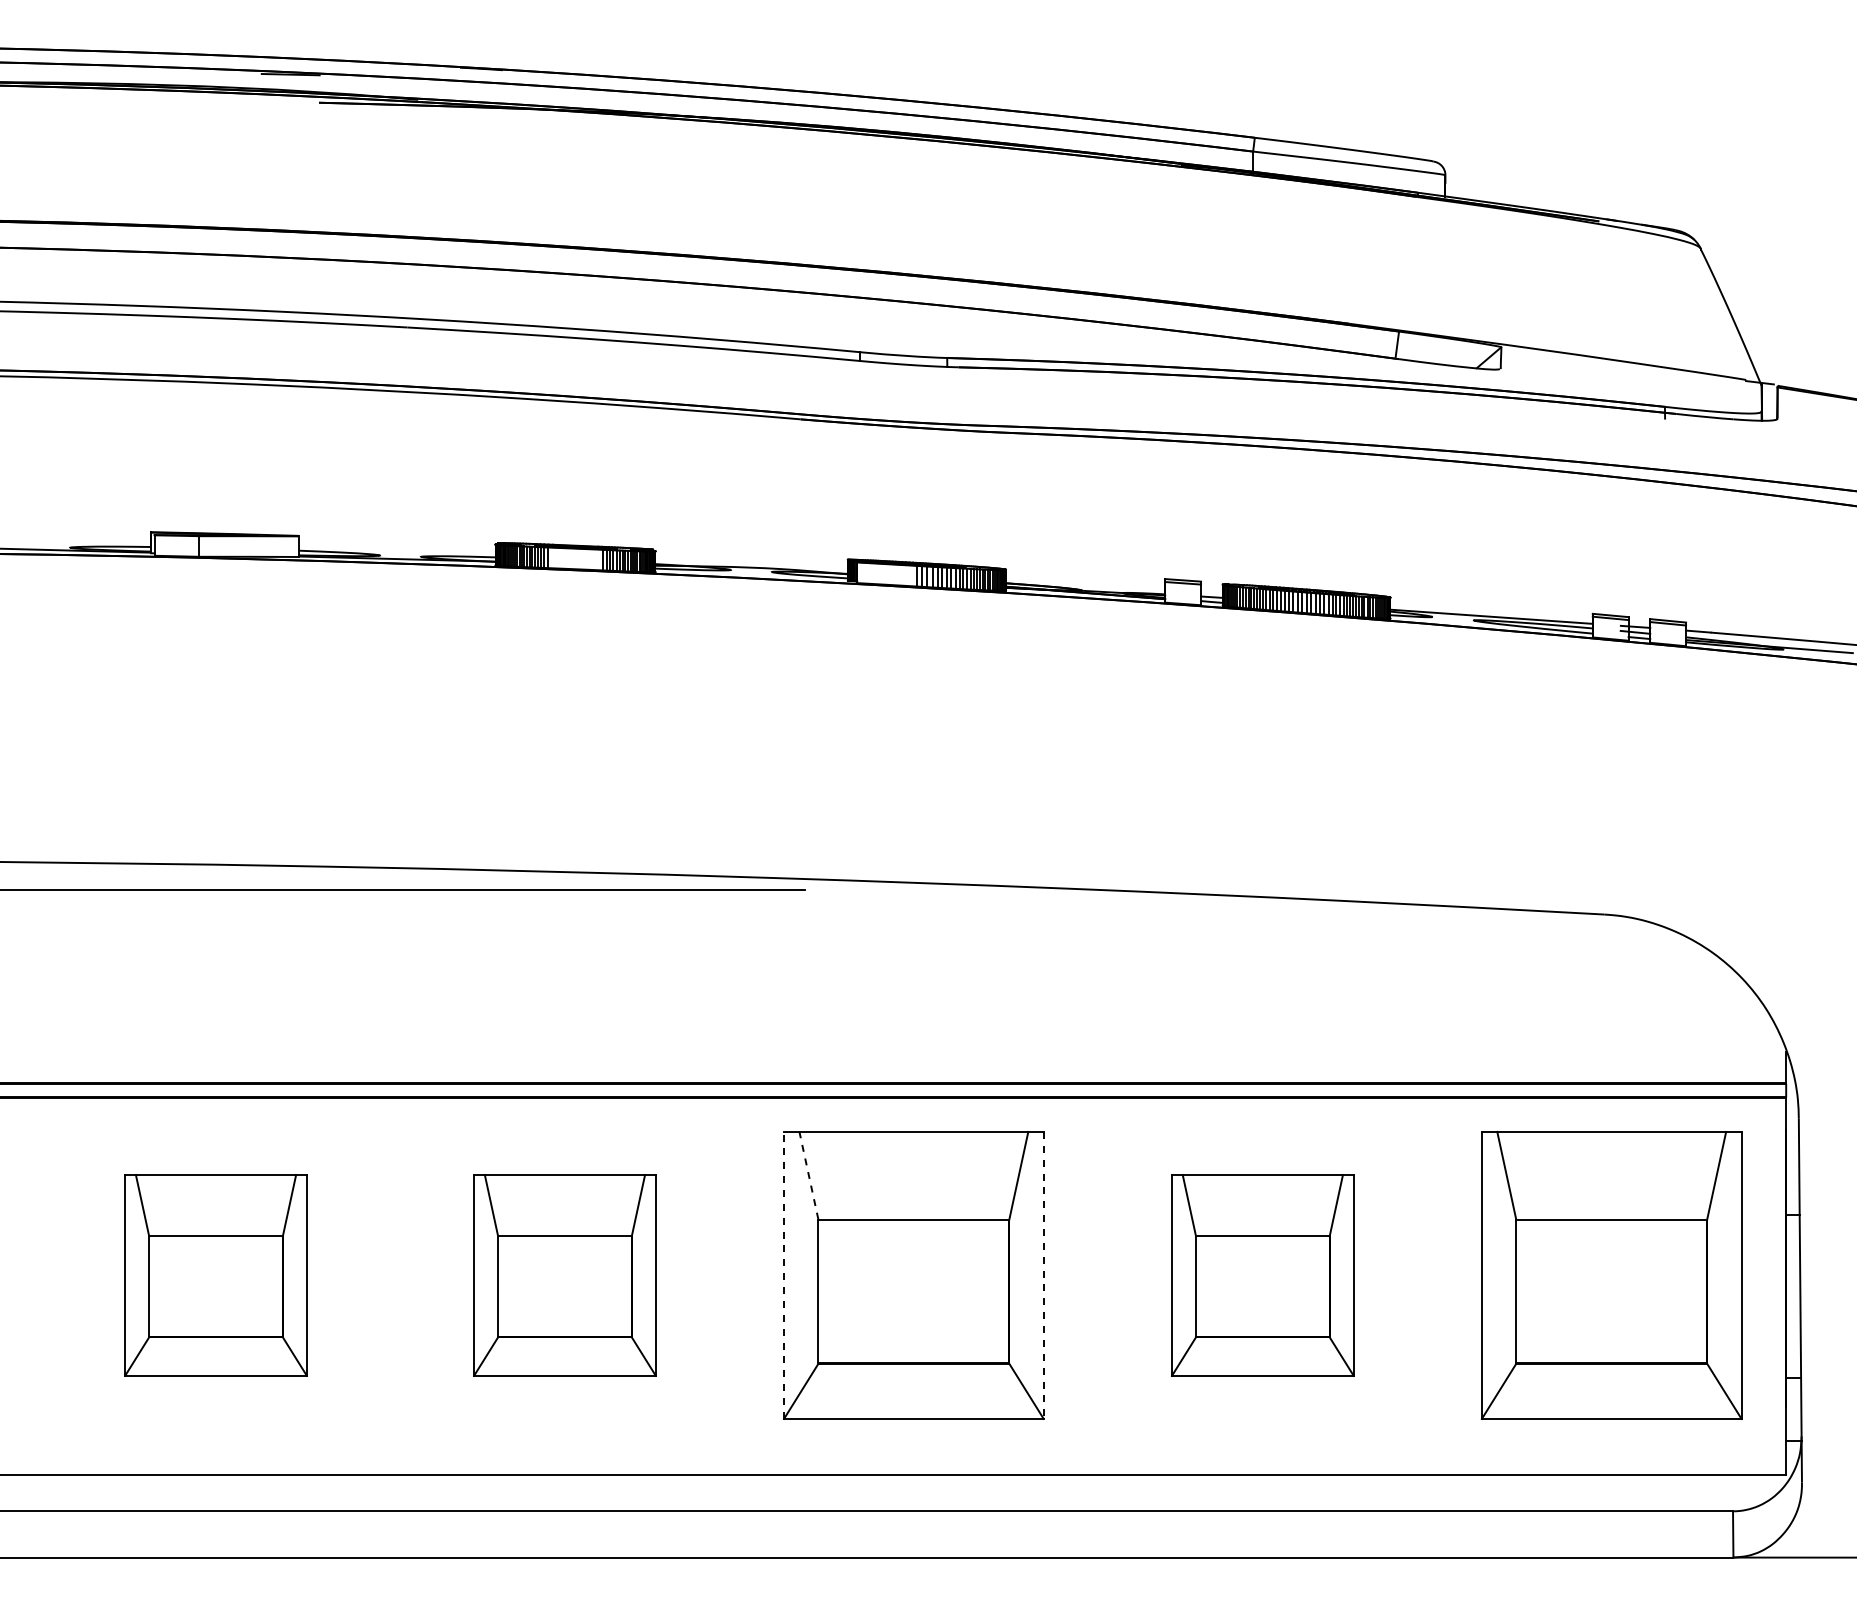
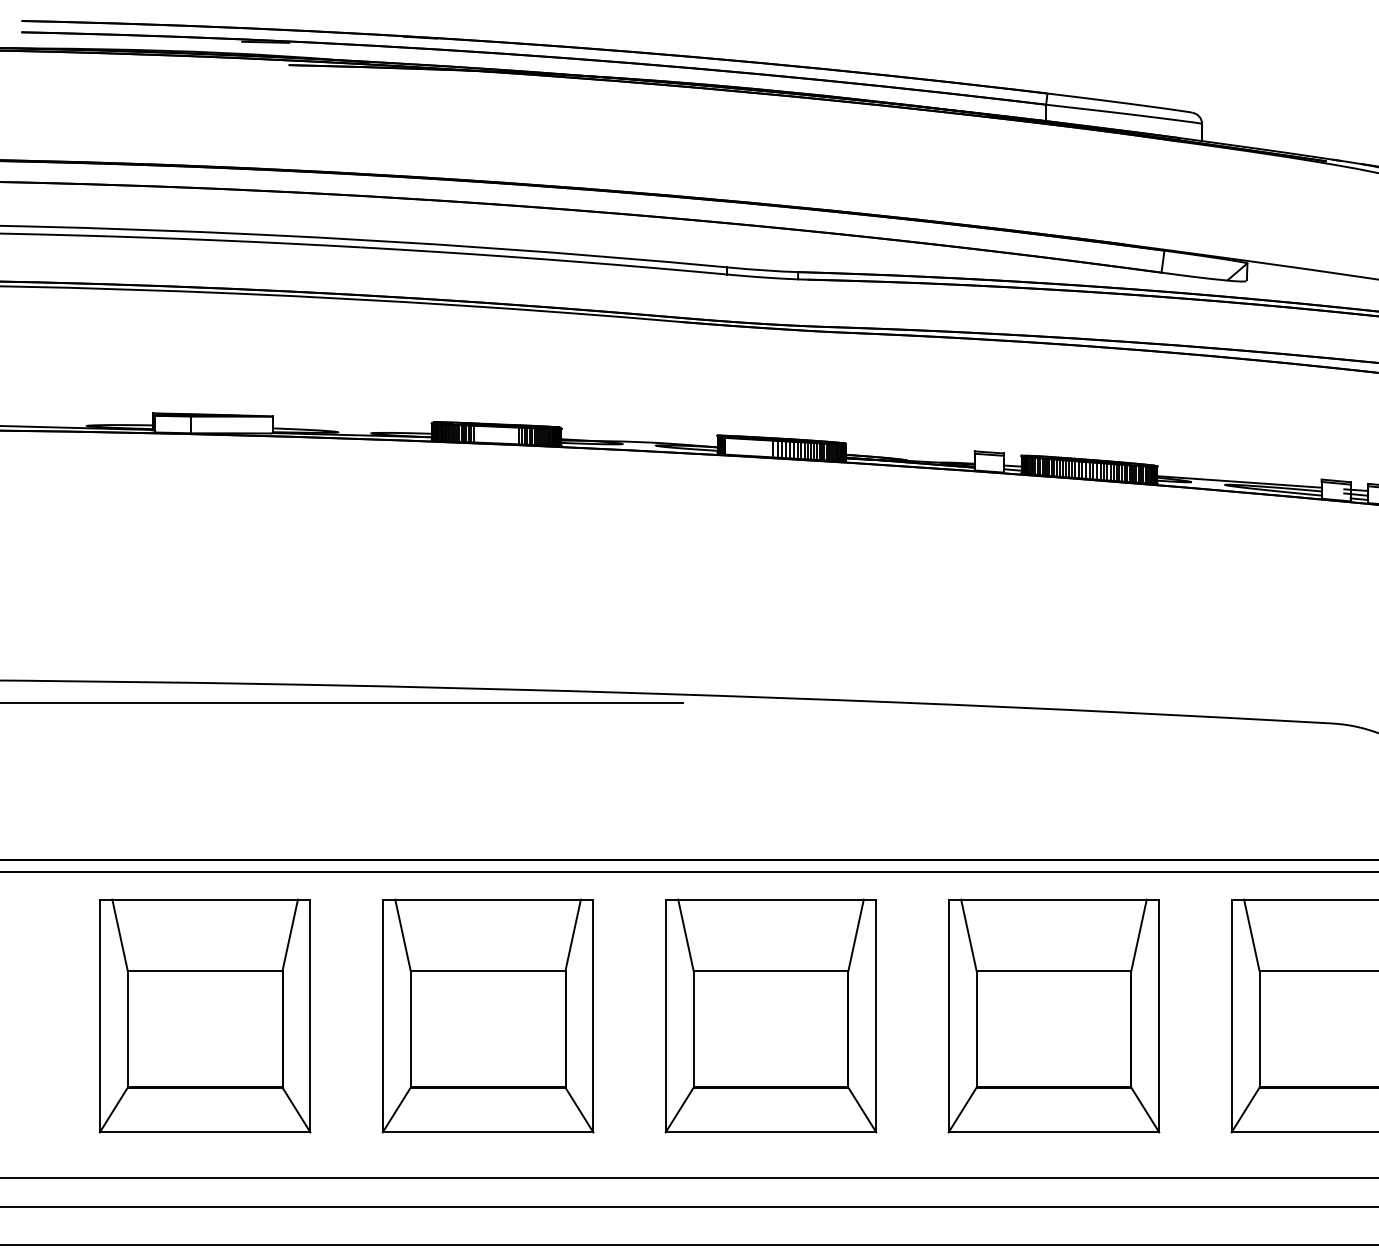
line: (808, 1175) -> (685, 935), dashed -> solid
line: (784, 1274) -> (666, 1015), dashed -> solid
part: (215, 1275) -> (204, 1016), size x1.43
part: (564, 1275) -> (487, 1016), size x1.43
line: (1043, 1275) -> (876, 1016), dashed -> solid
part: (1262, 1275) -> (1053, 1016), size x1.43

